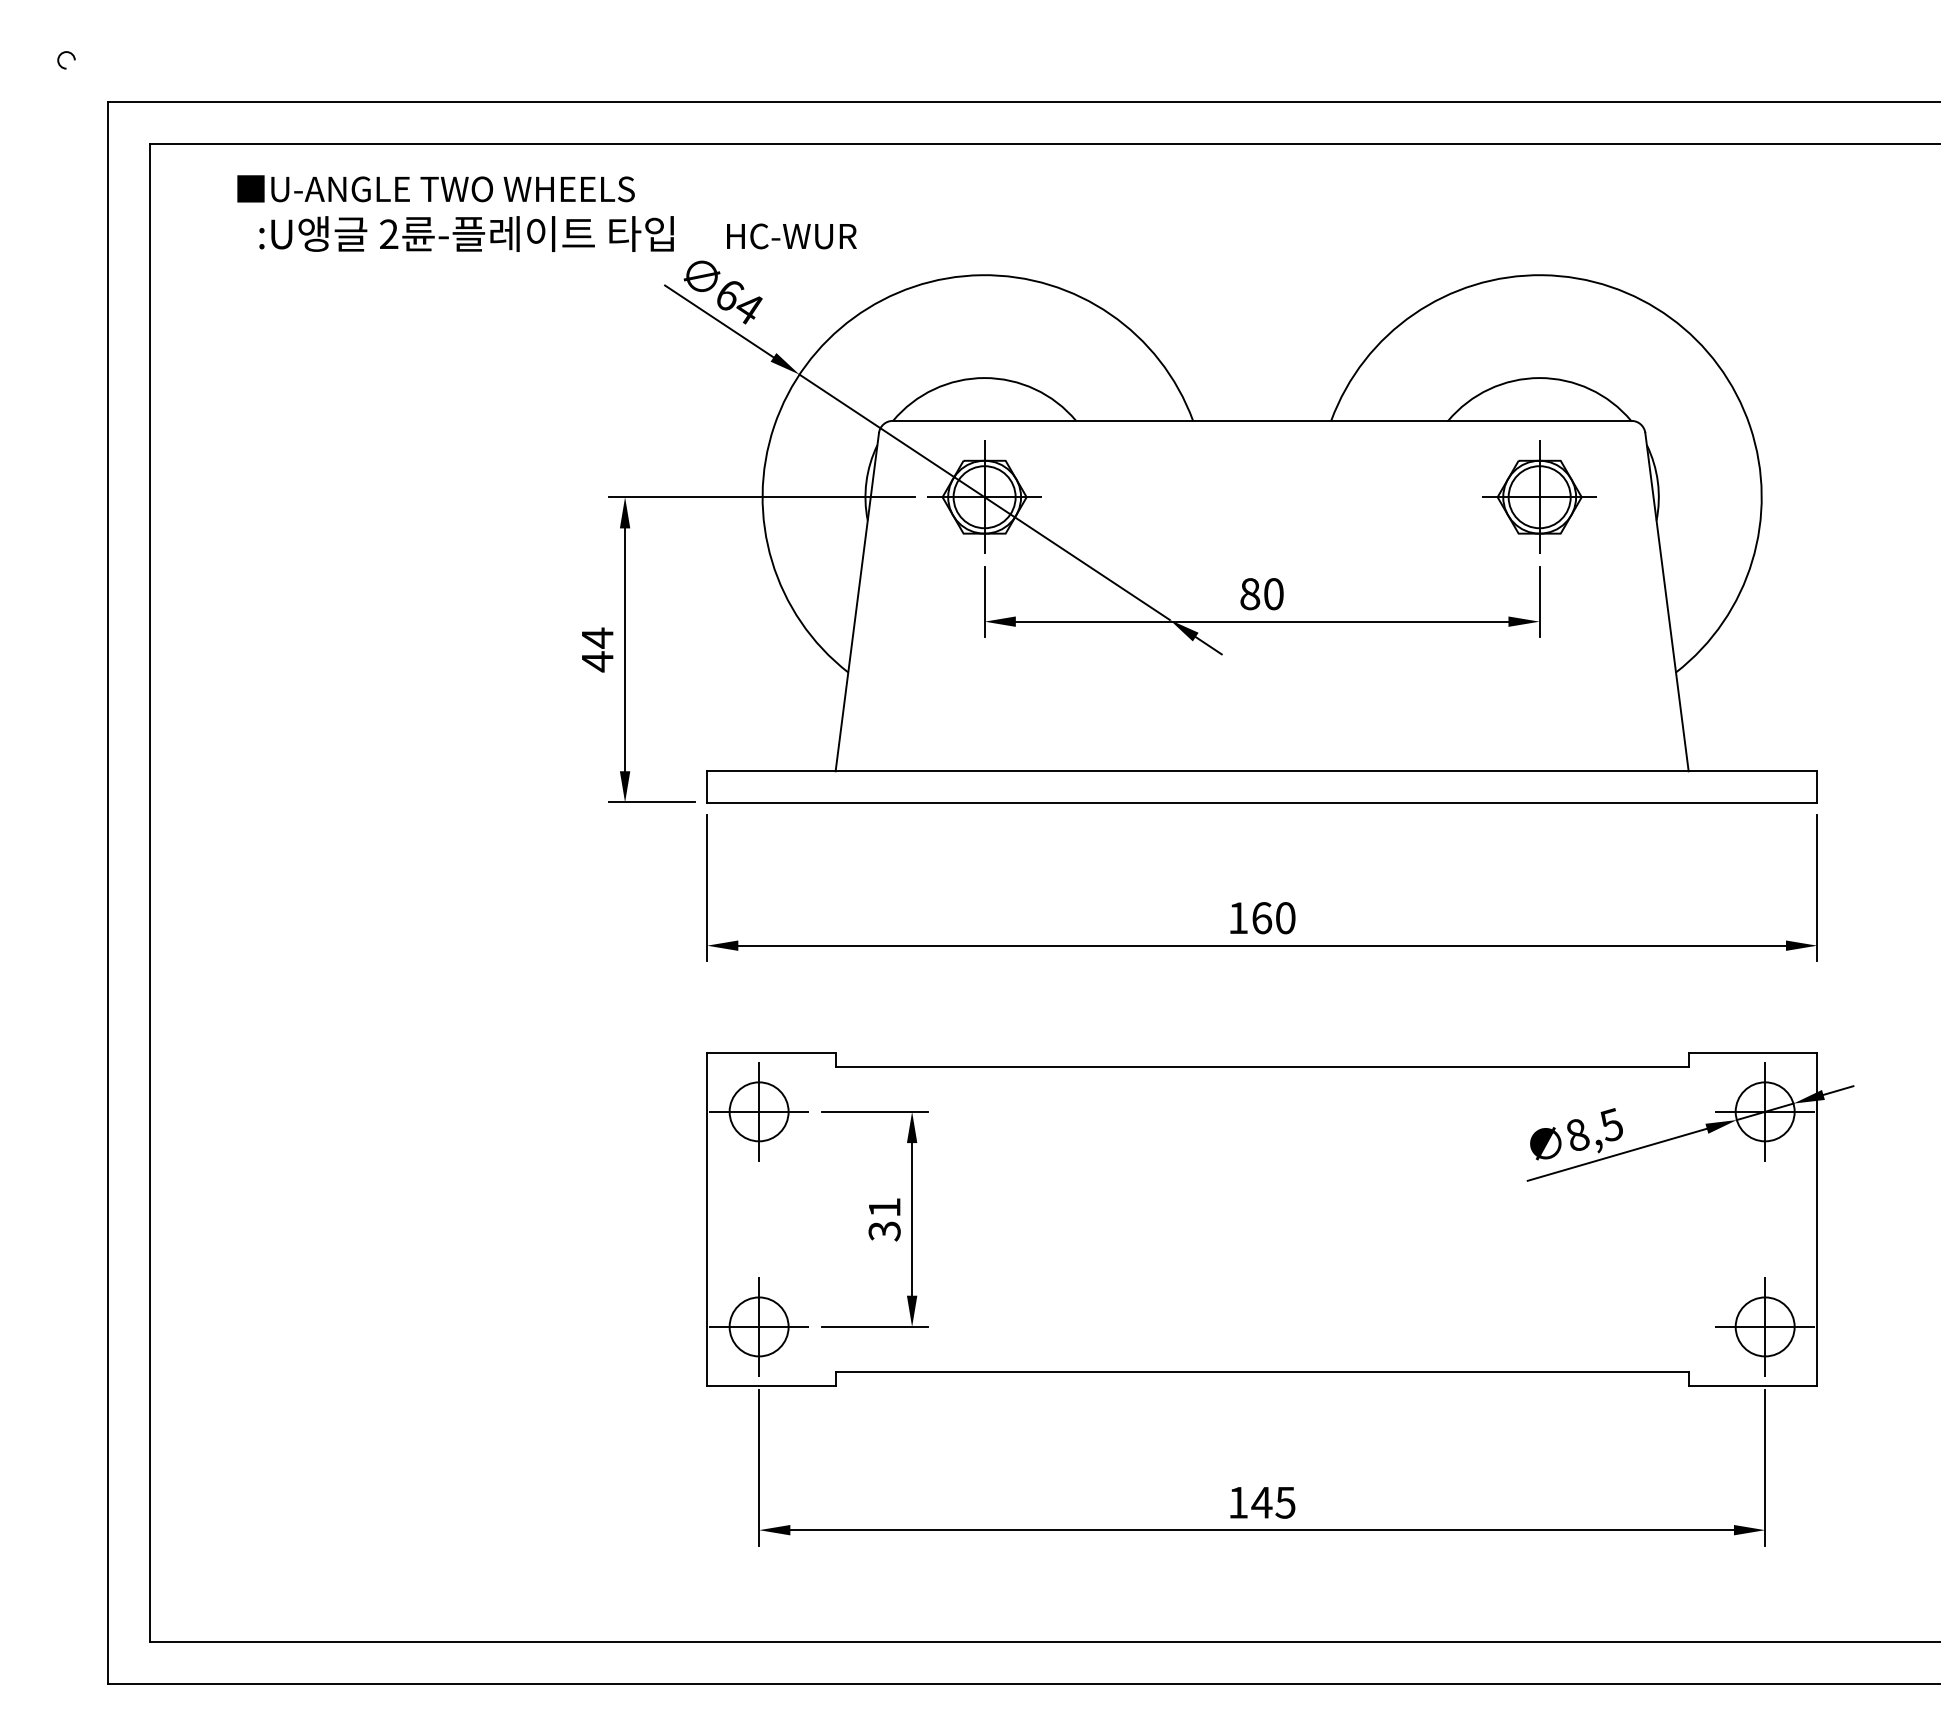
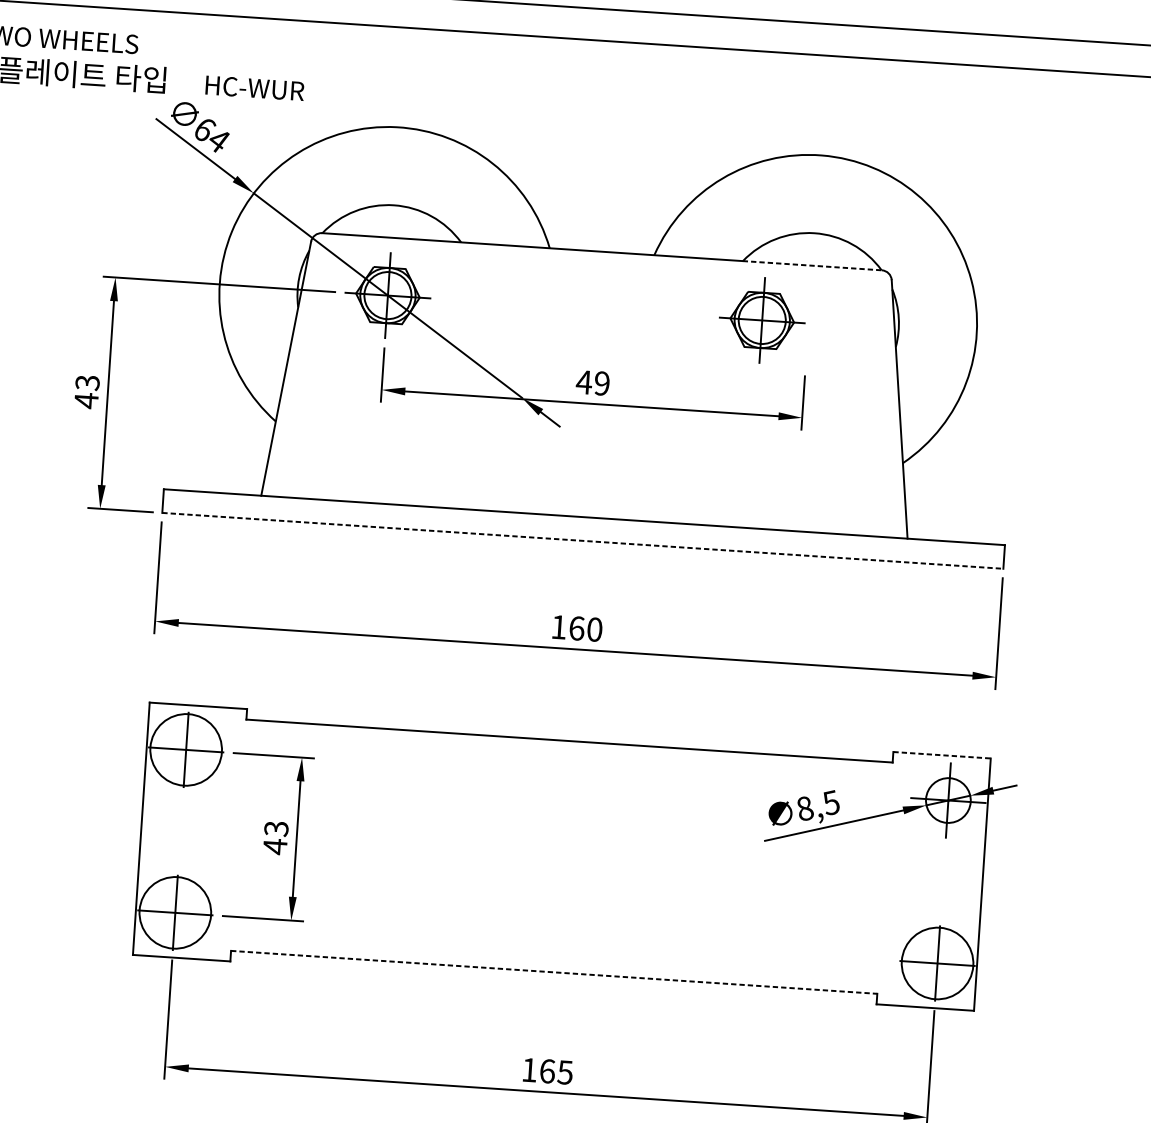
line: (1539, 420) -> (812, 265), solid -> dashed
part: (1539, 496) -> (762, 319), moved
text: (1261, 594) -> (592, 383), 80 -> 49
text: (597, 637) -> (87, 382), 44 -> 43
line: (1262, 802) -> (583, 540), solid -> dashed
line: (1753, 1052) -> (942, 754), solid -> dashed
circle: (758, 1111) -> (185, 749), size x1.6
text: (884, 1220) -> (275, 838), 31 -> 43
circle: (758, 1326) -> (174, 912), size x1.6
circle: (1764, 1326) -> (937, 963), size x1.6
line: (1262, 1372) -> (554, 972), solid -> dashed
text: (1261, 1502) -> (547, 1071), 145 -> 165

